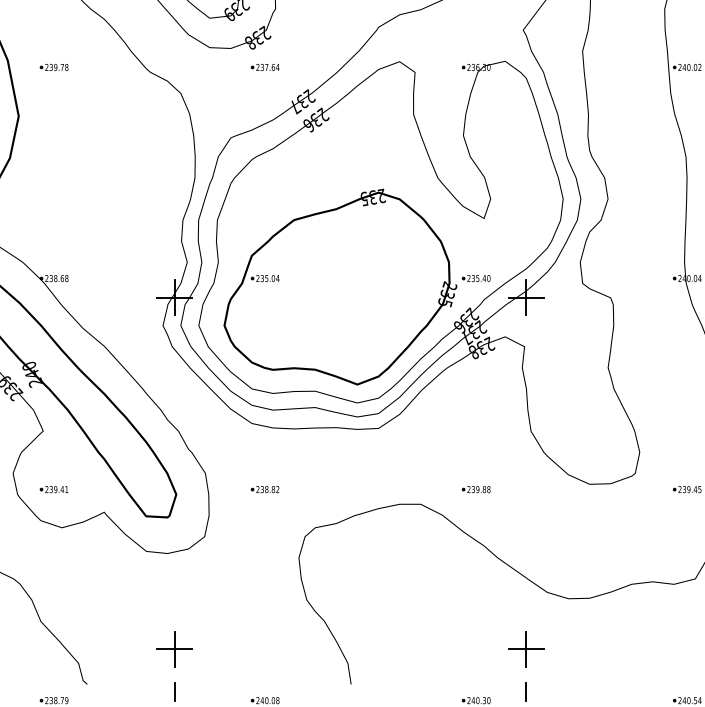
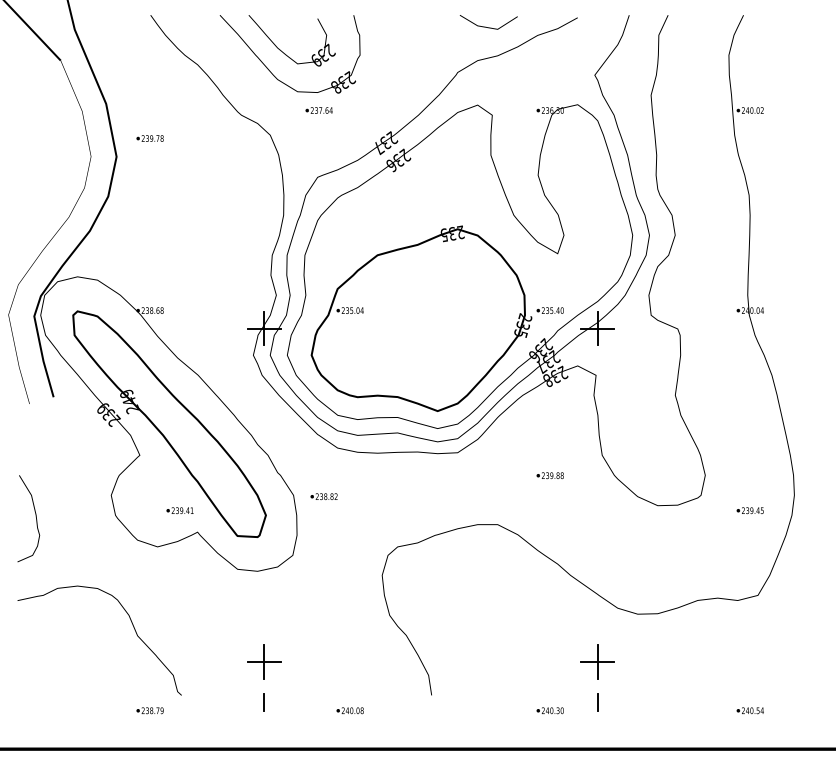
part: (53, 67) -> (149, 138), moved
part: (264, 67) -> (318, 110), moved
text: (30, 365) -> (127, 393), 240 -> 249
part: (53, 489) -> (179, 510), moved
part: (264, 489) -> (323, 496), moved
part: (475, 489) -> (549, 475), moved

